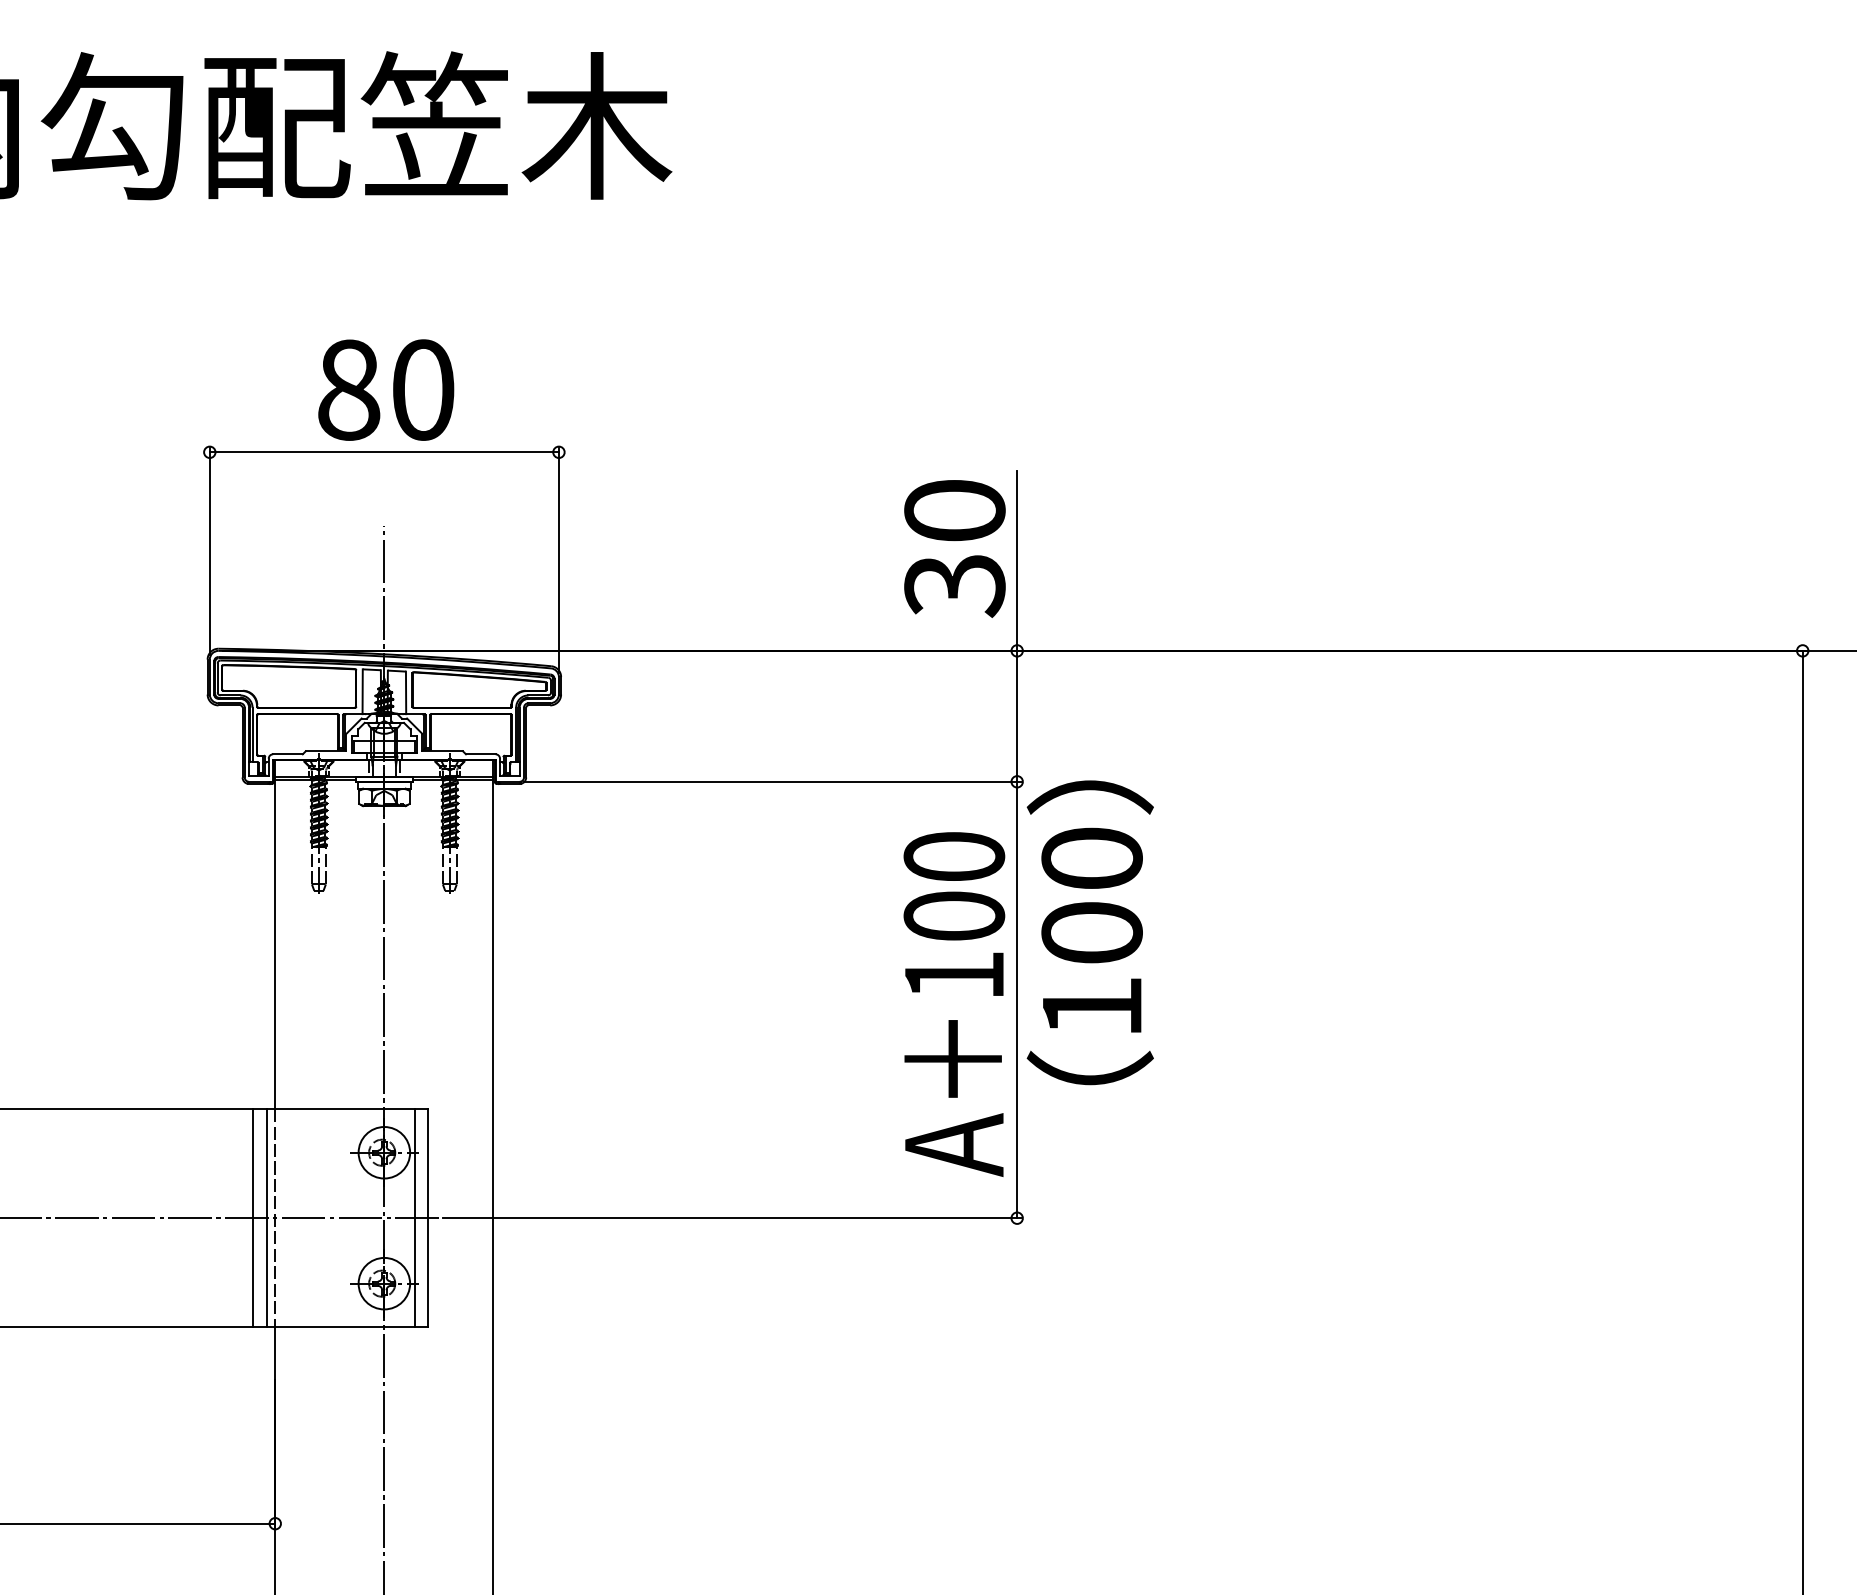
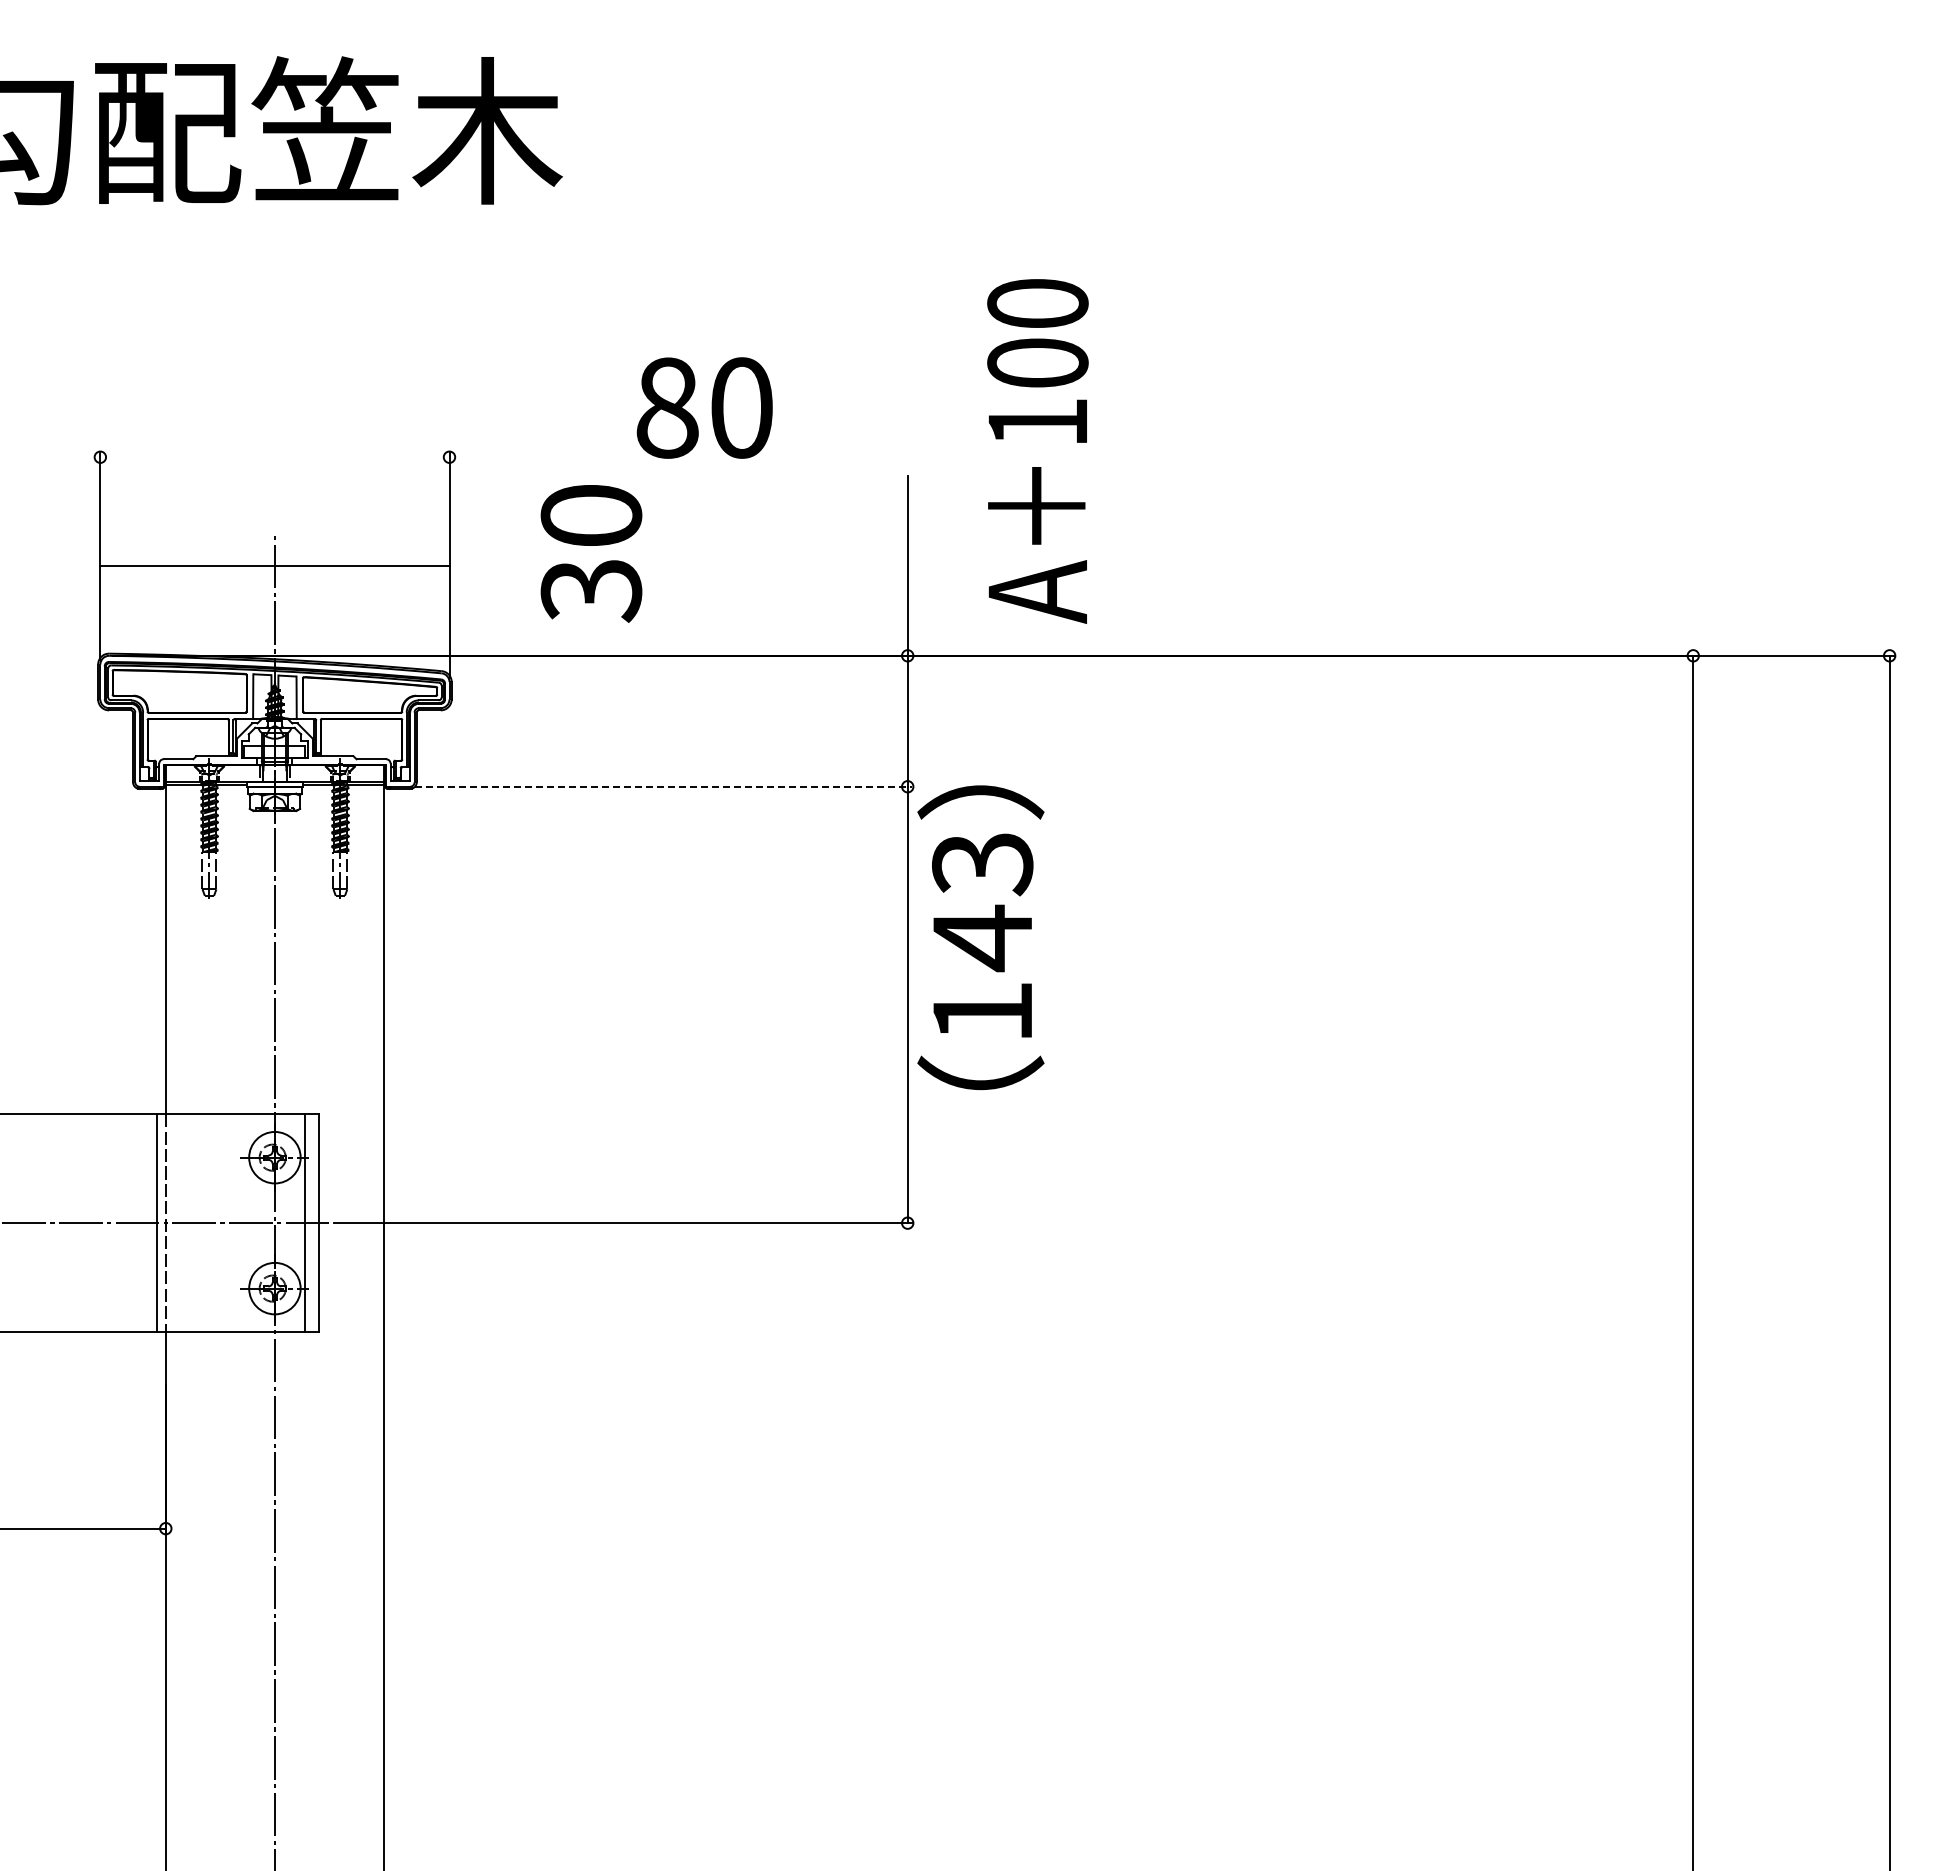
text: (385, 389) -> (704, 407), moved
line: (383, 452) -> (274, 566), moved
text: (954, 548) -> (591, 553), moved
line: (772, 781) -> (663, 786), solid -> dashed
text: (1091, 897) -> (982, 902), 100 -> 143
text: (953, 1004) -> (1037, 451), moved
line: (253, 1218) -> (144, 1223), removed

